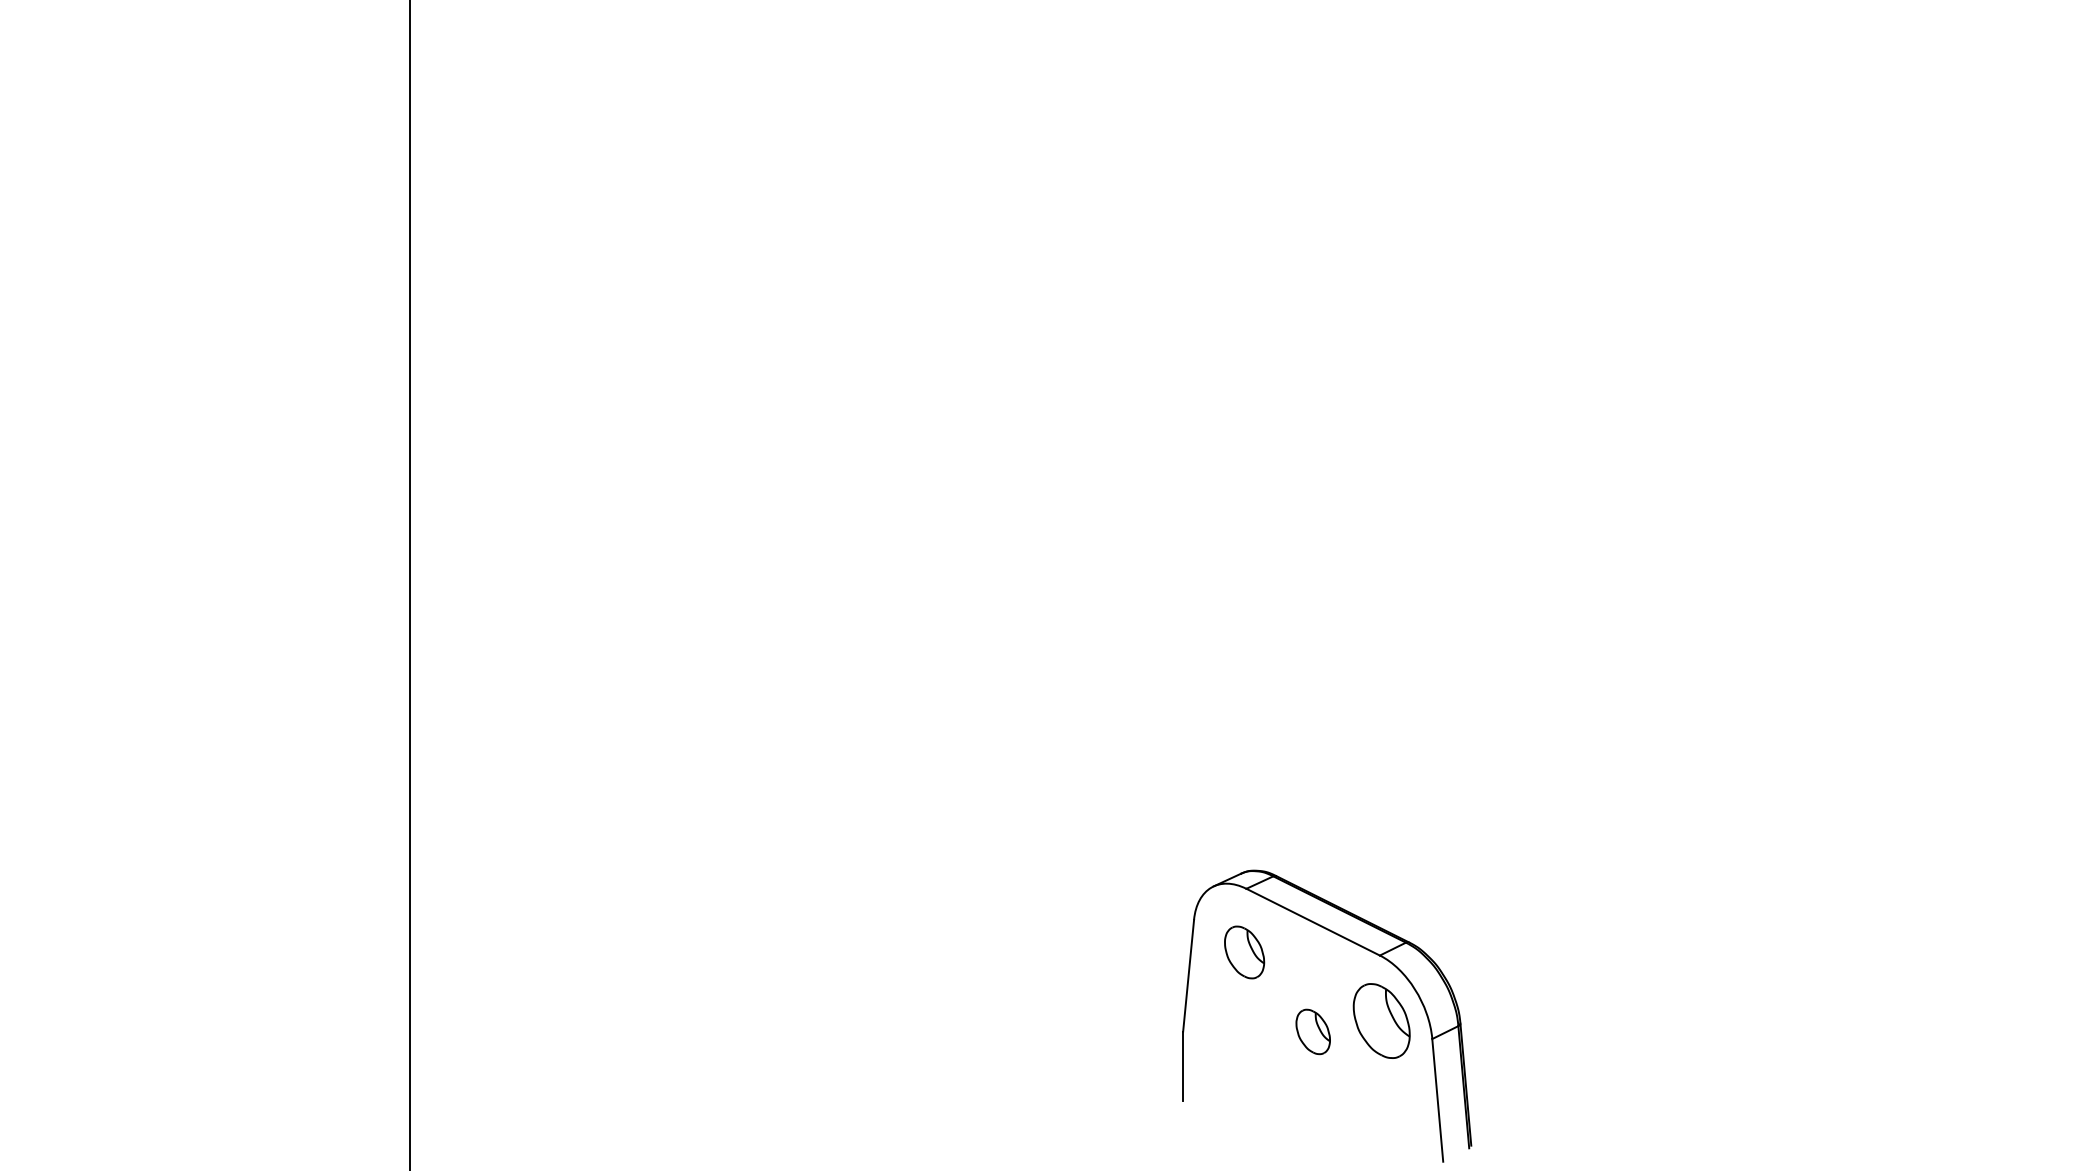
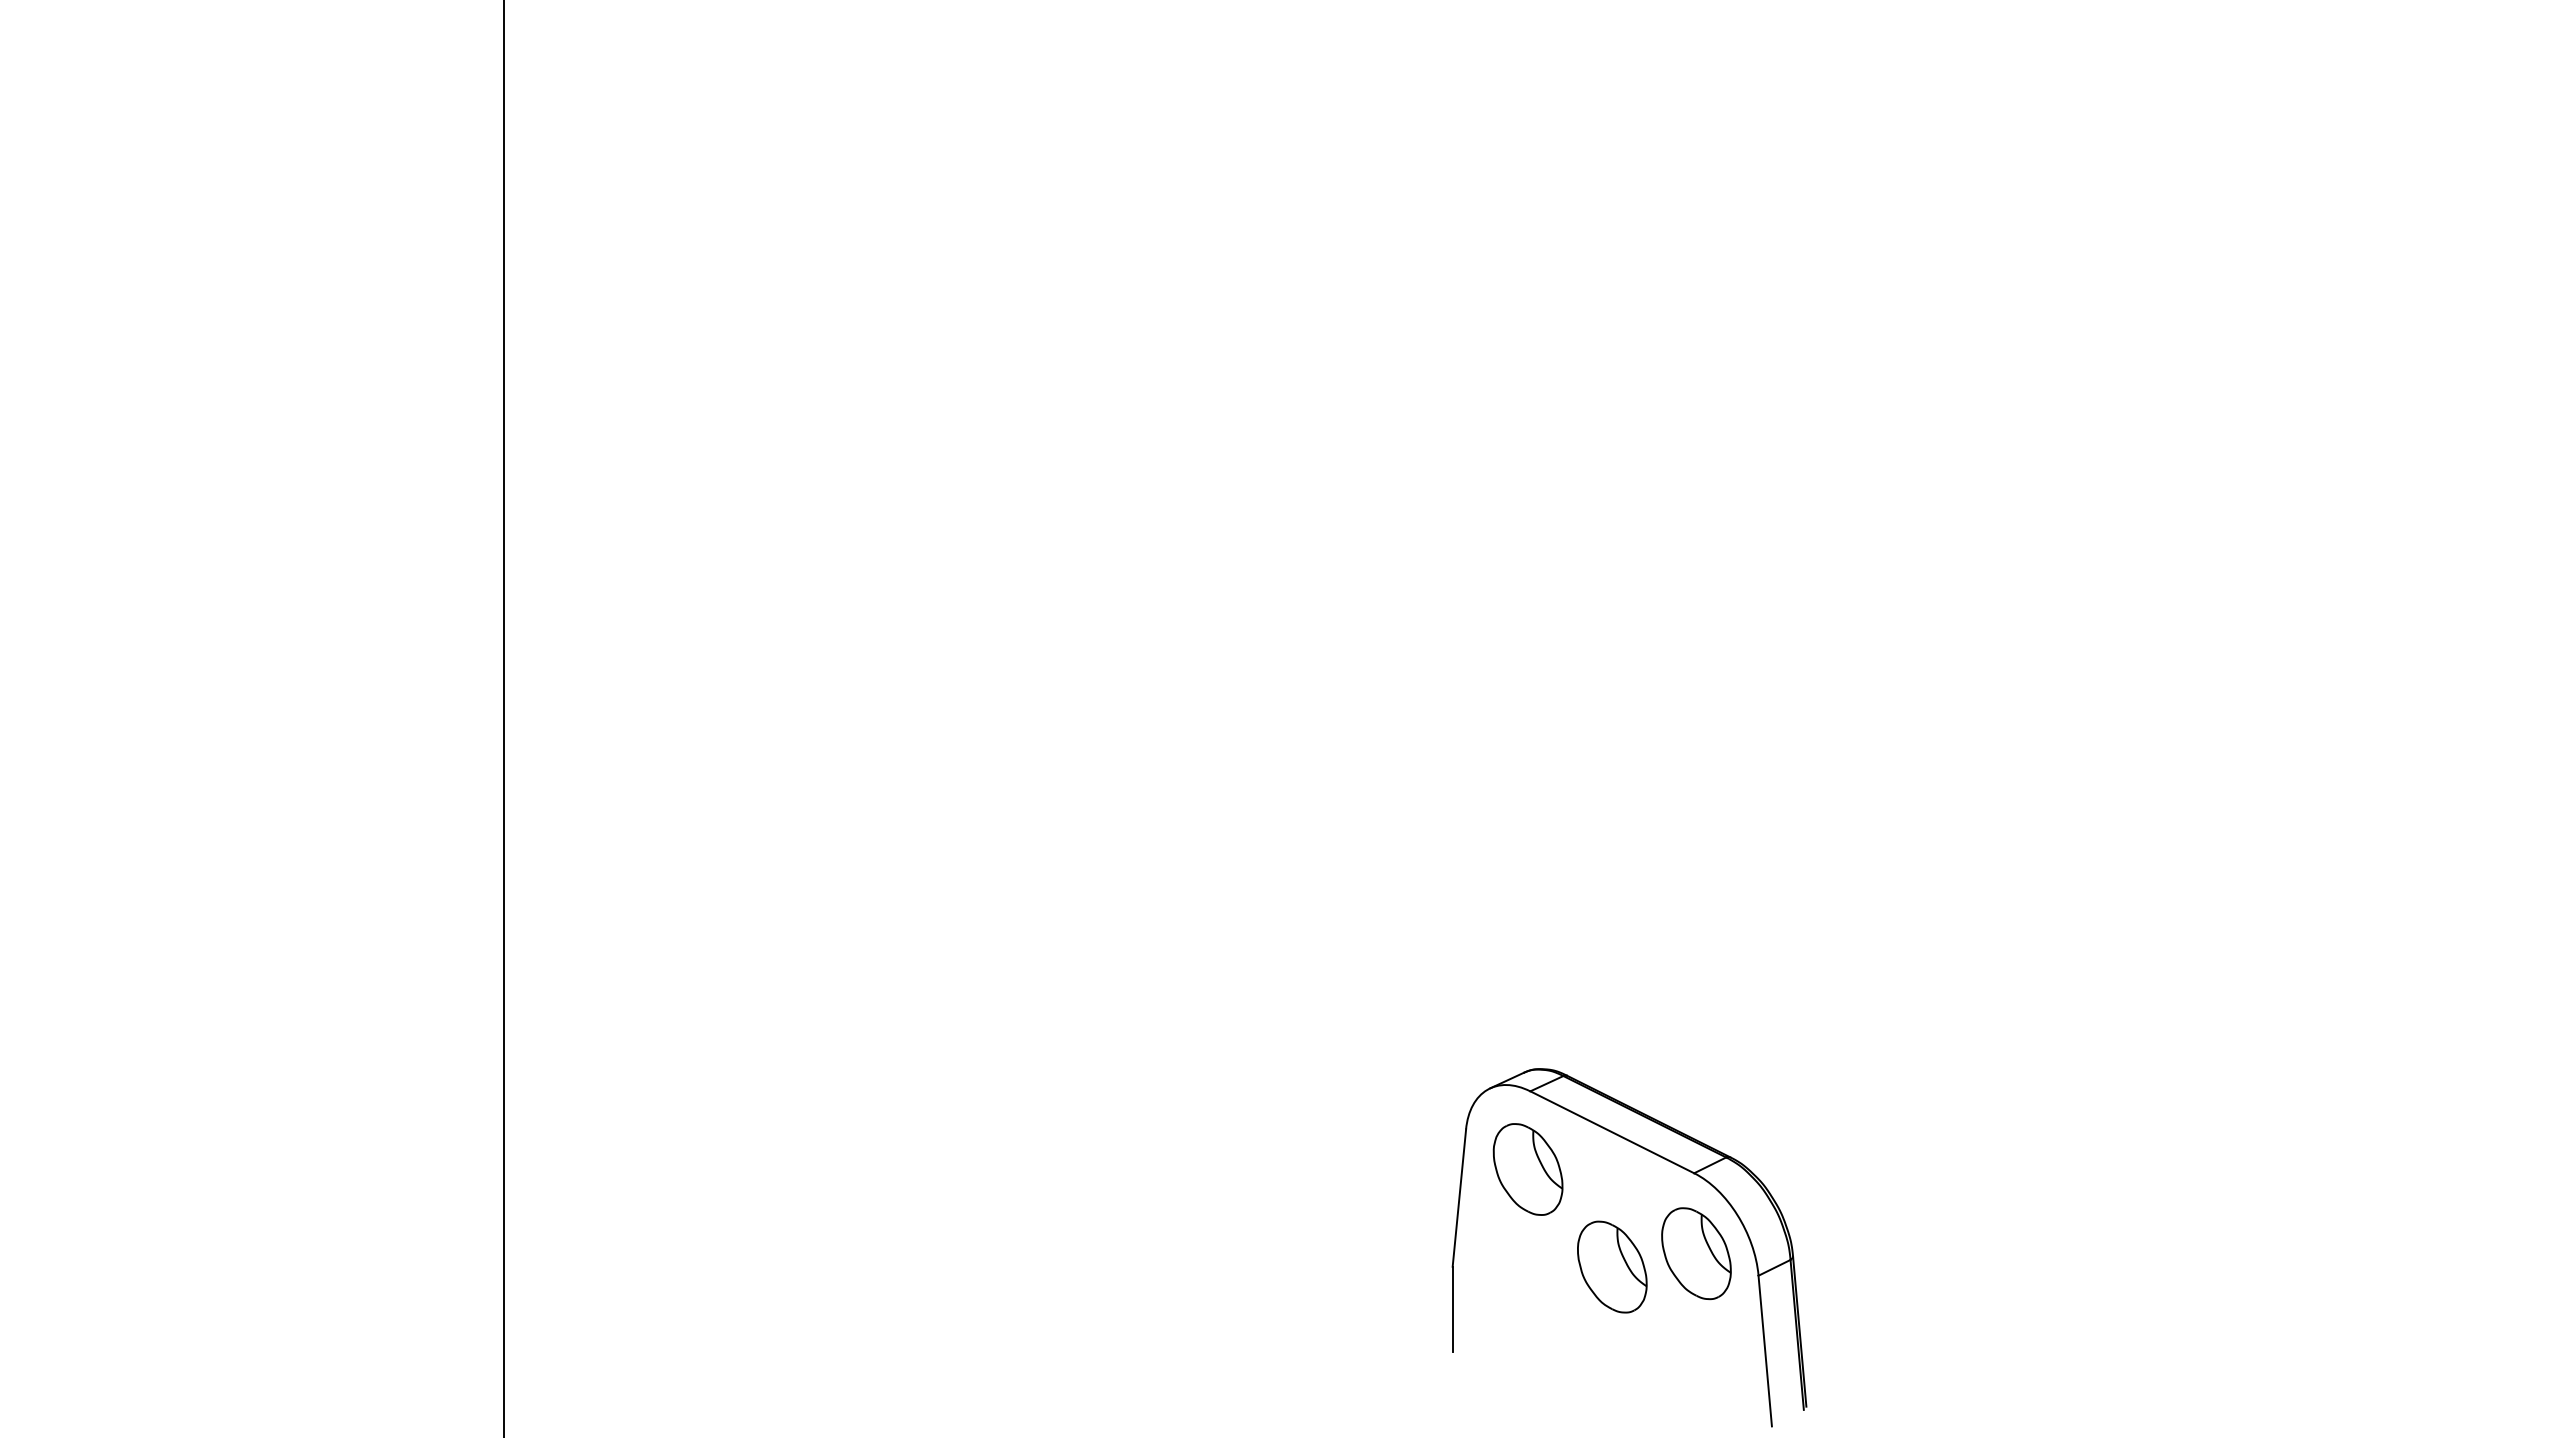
part: (1244, 952) -> (1527, 1169), size x1.43
part: (1313, 1031) -> (1612, 1266), size x1.67

